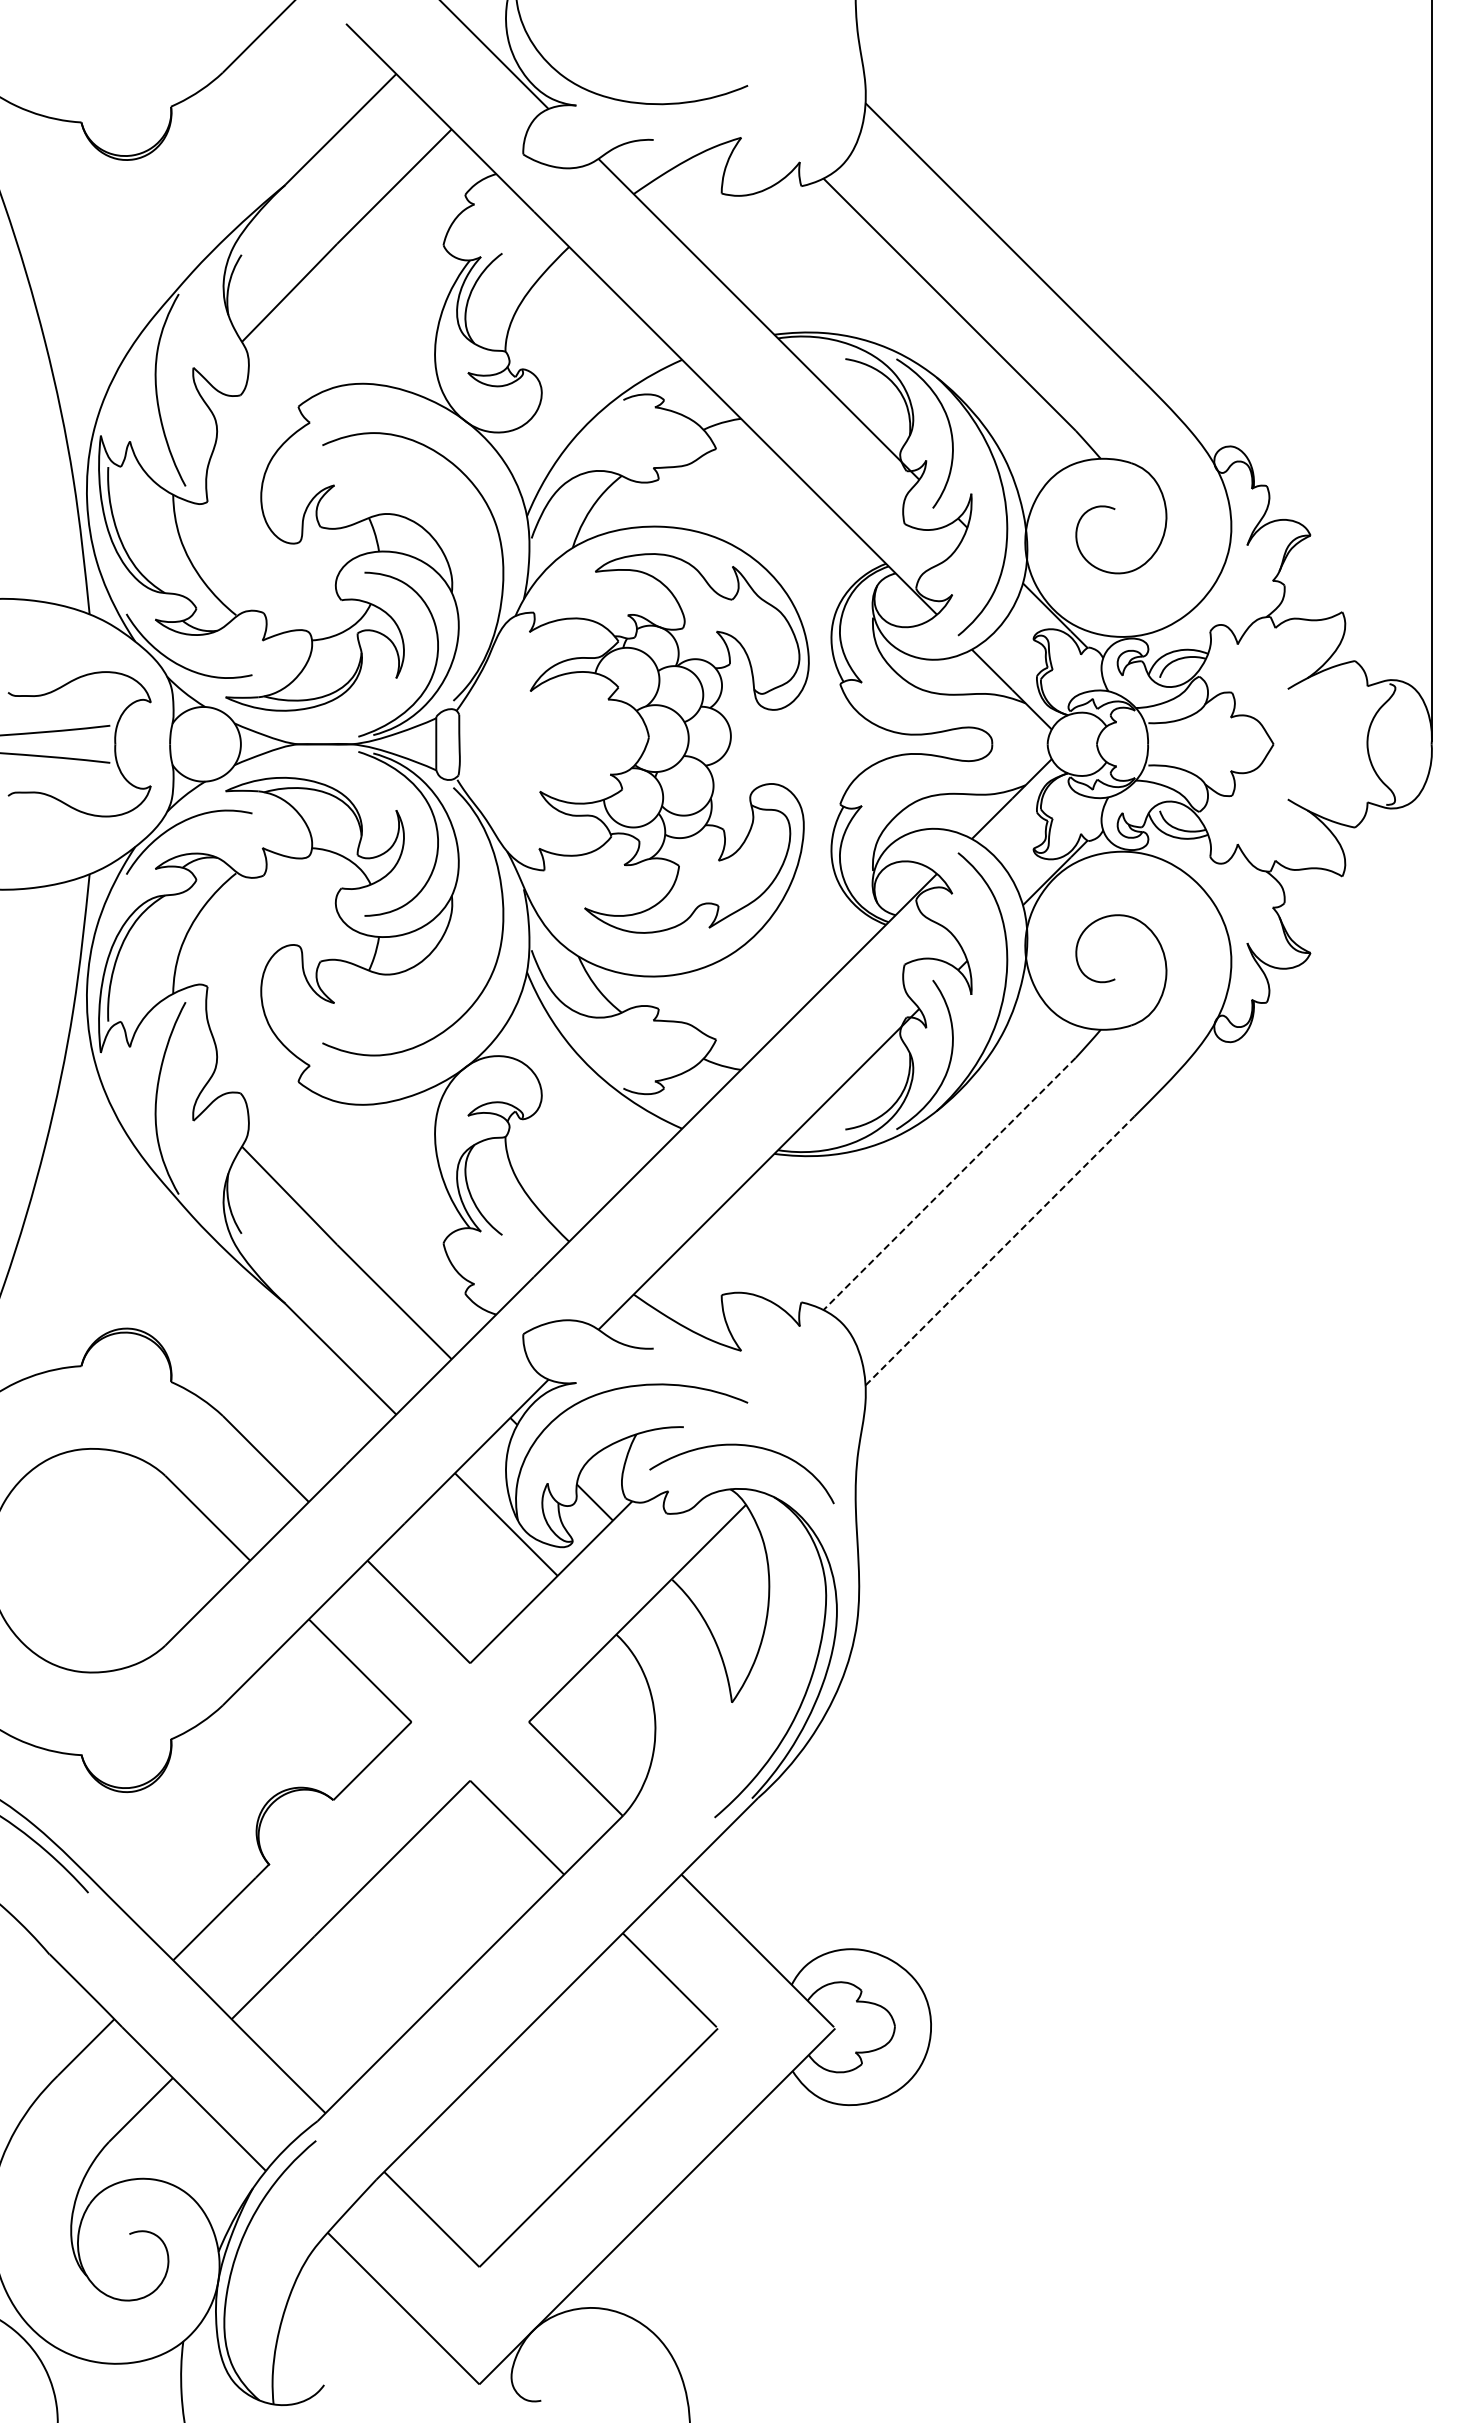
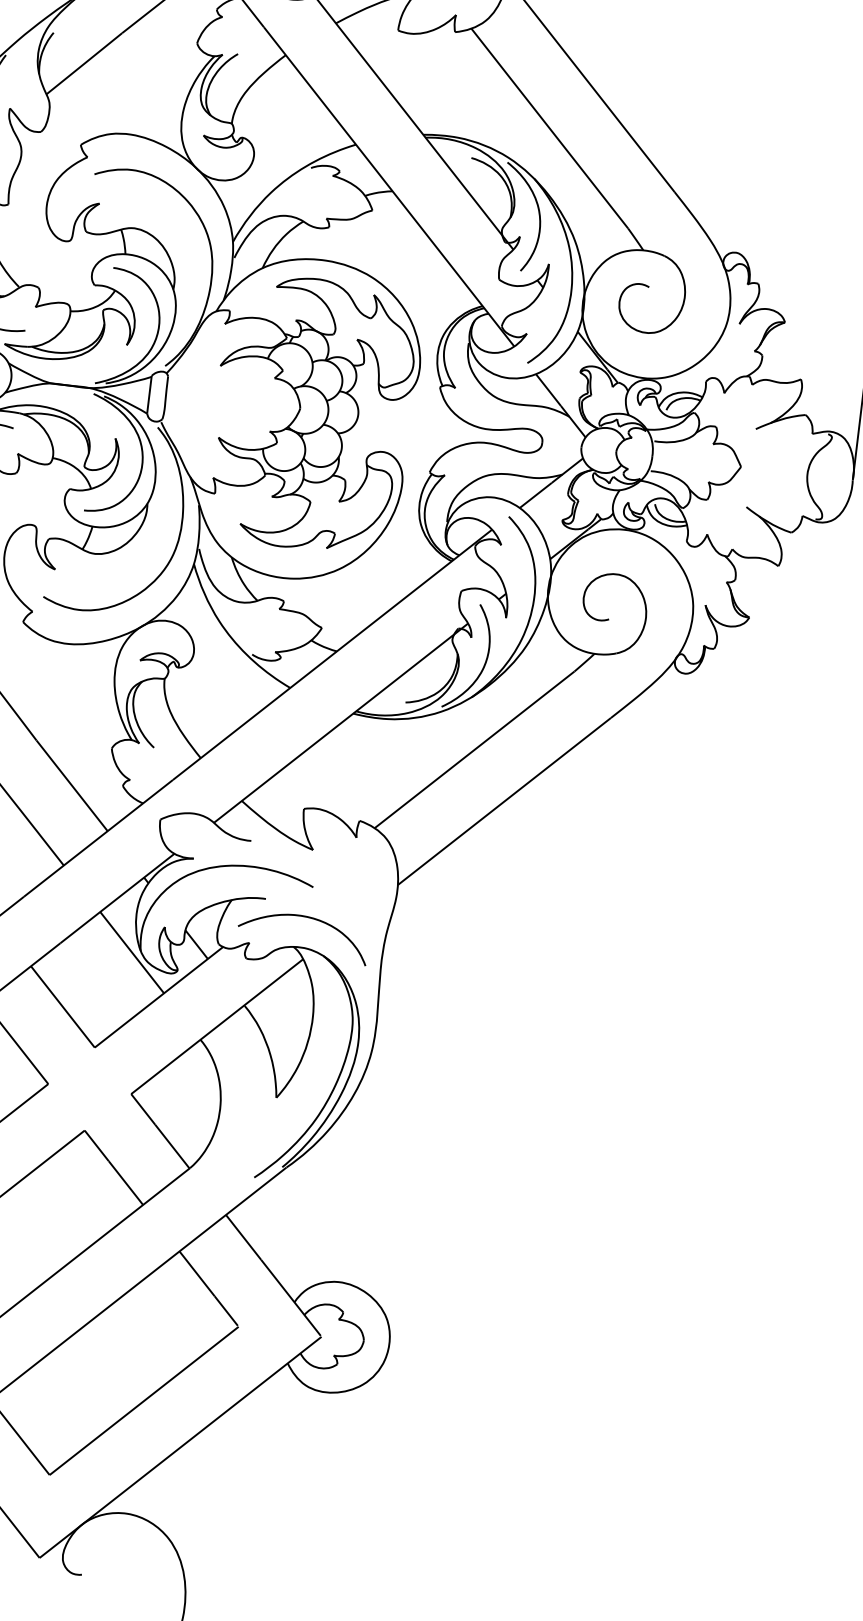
line: (949, 1184) -> (474, 750), dashed -> solid
line: (1000, 1250) -> (504, 801), dashed -> solid

